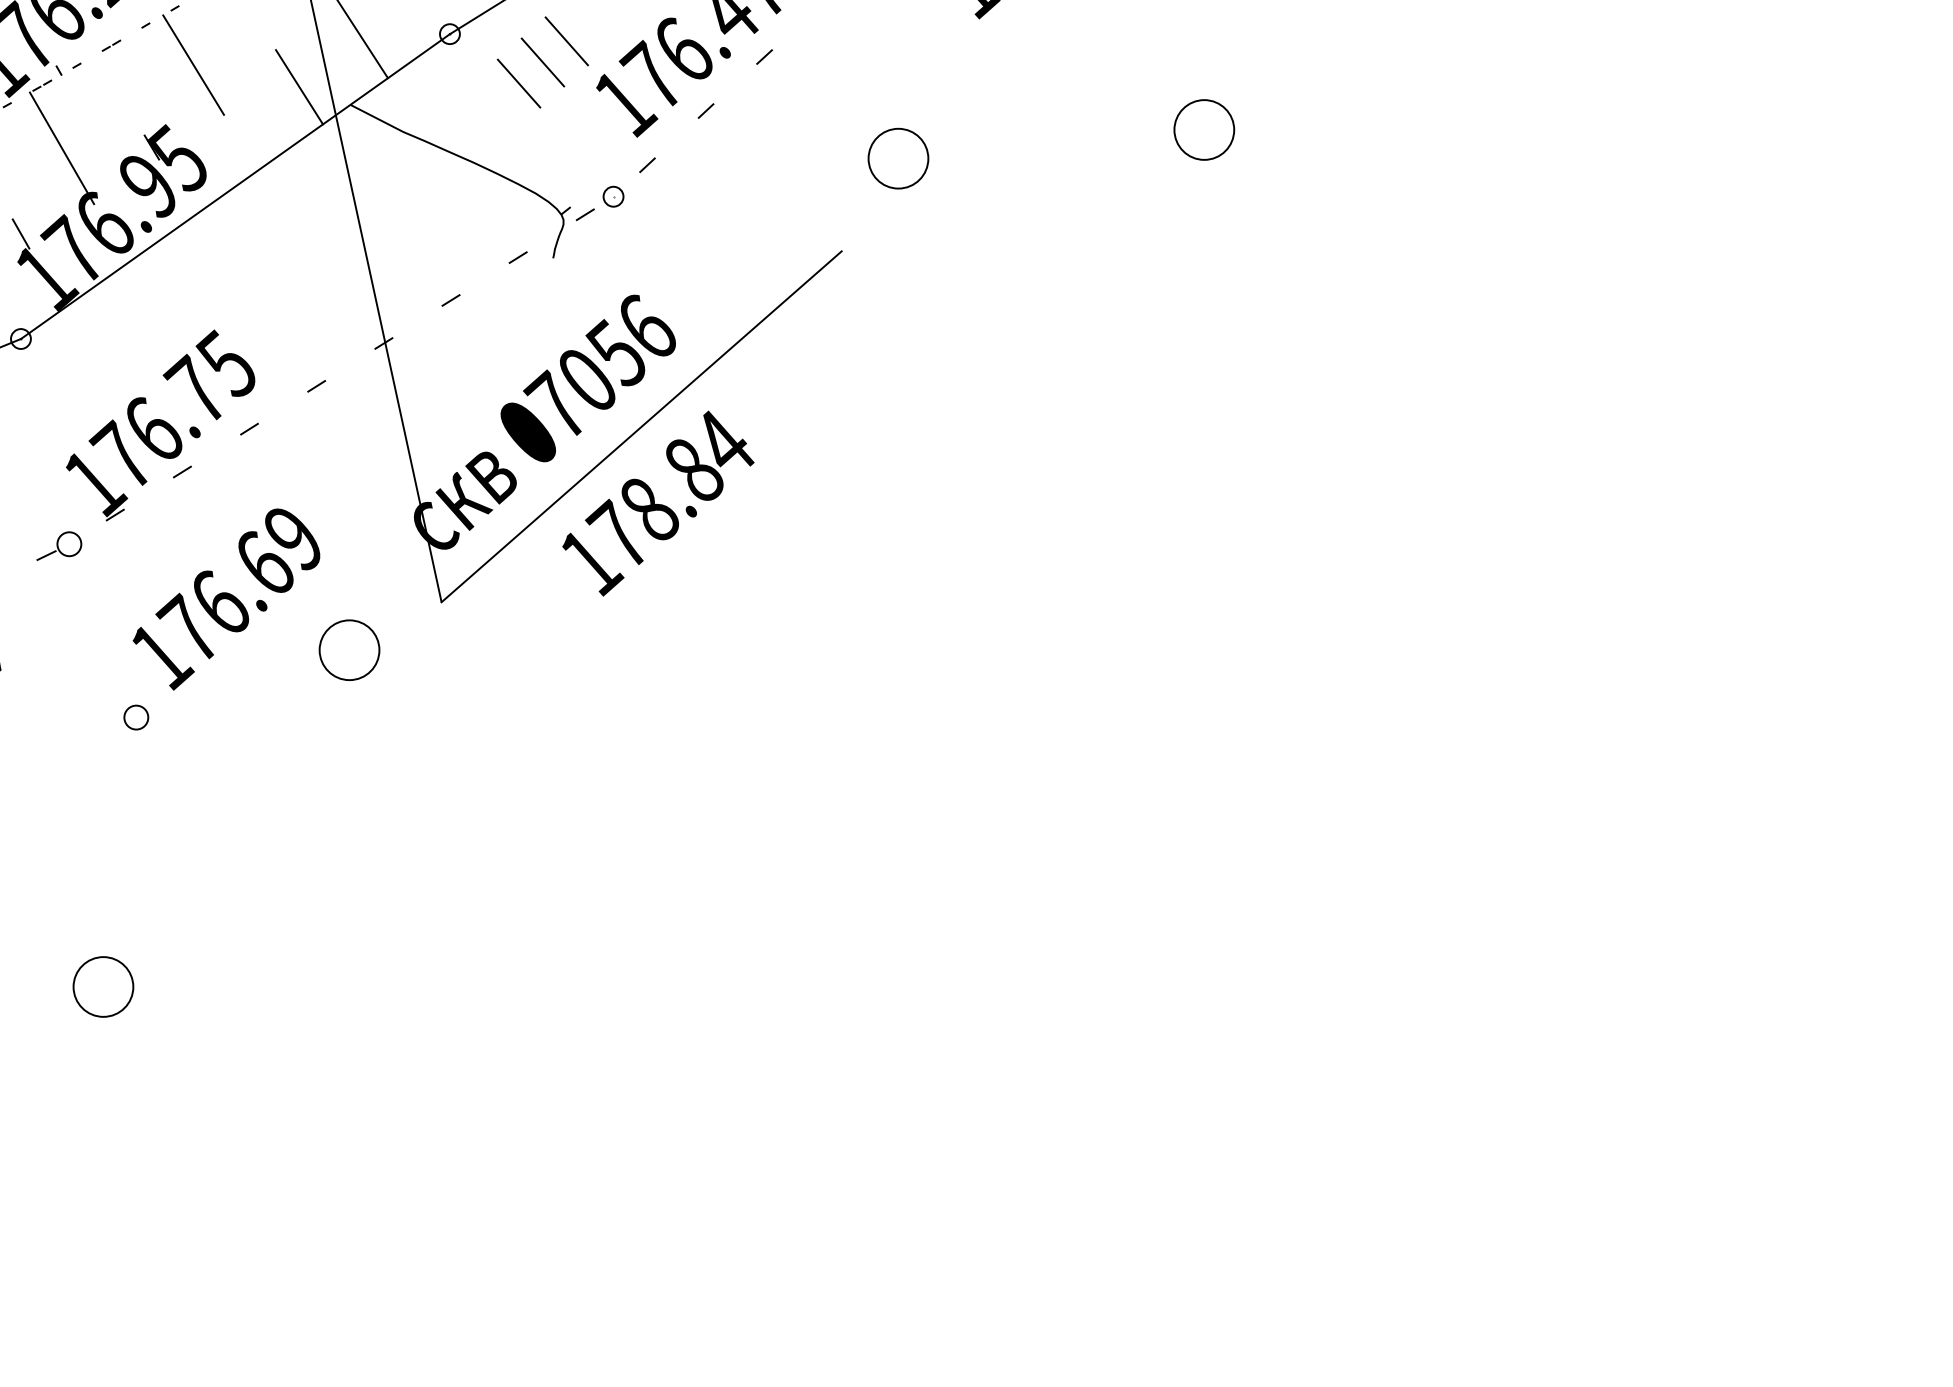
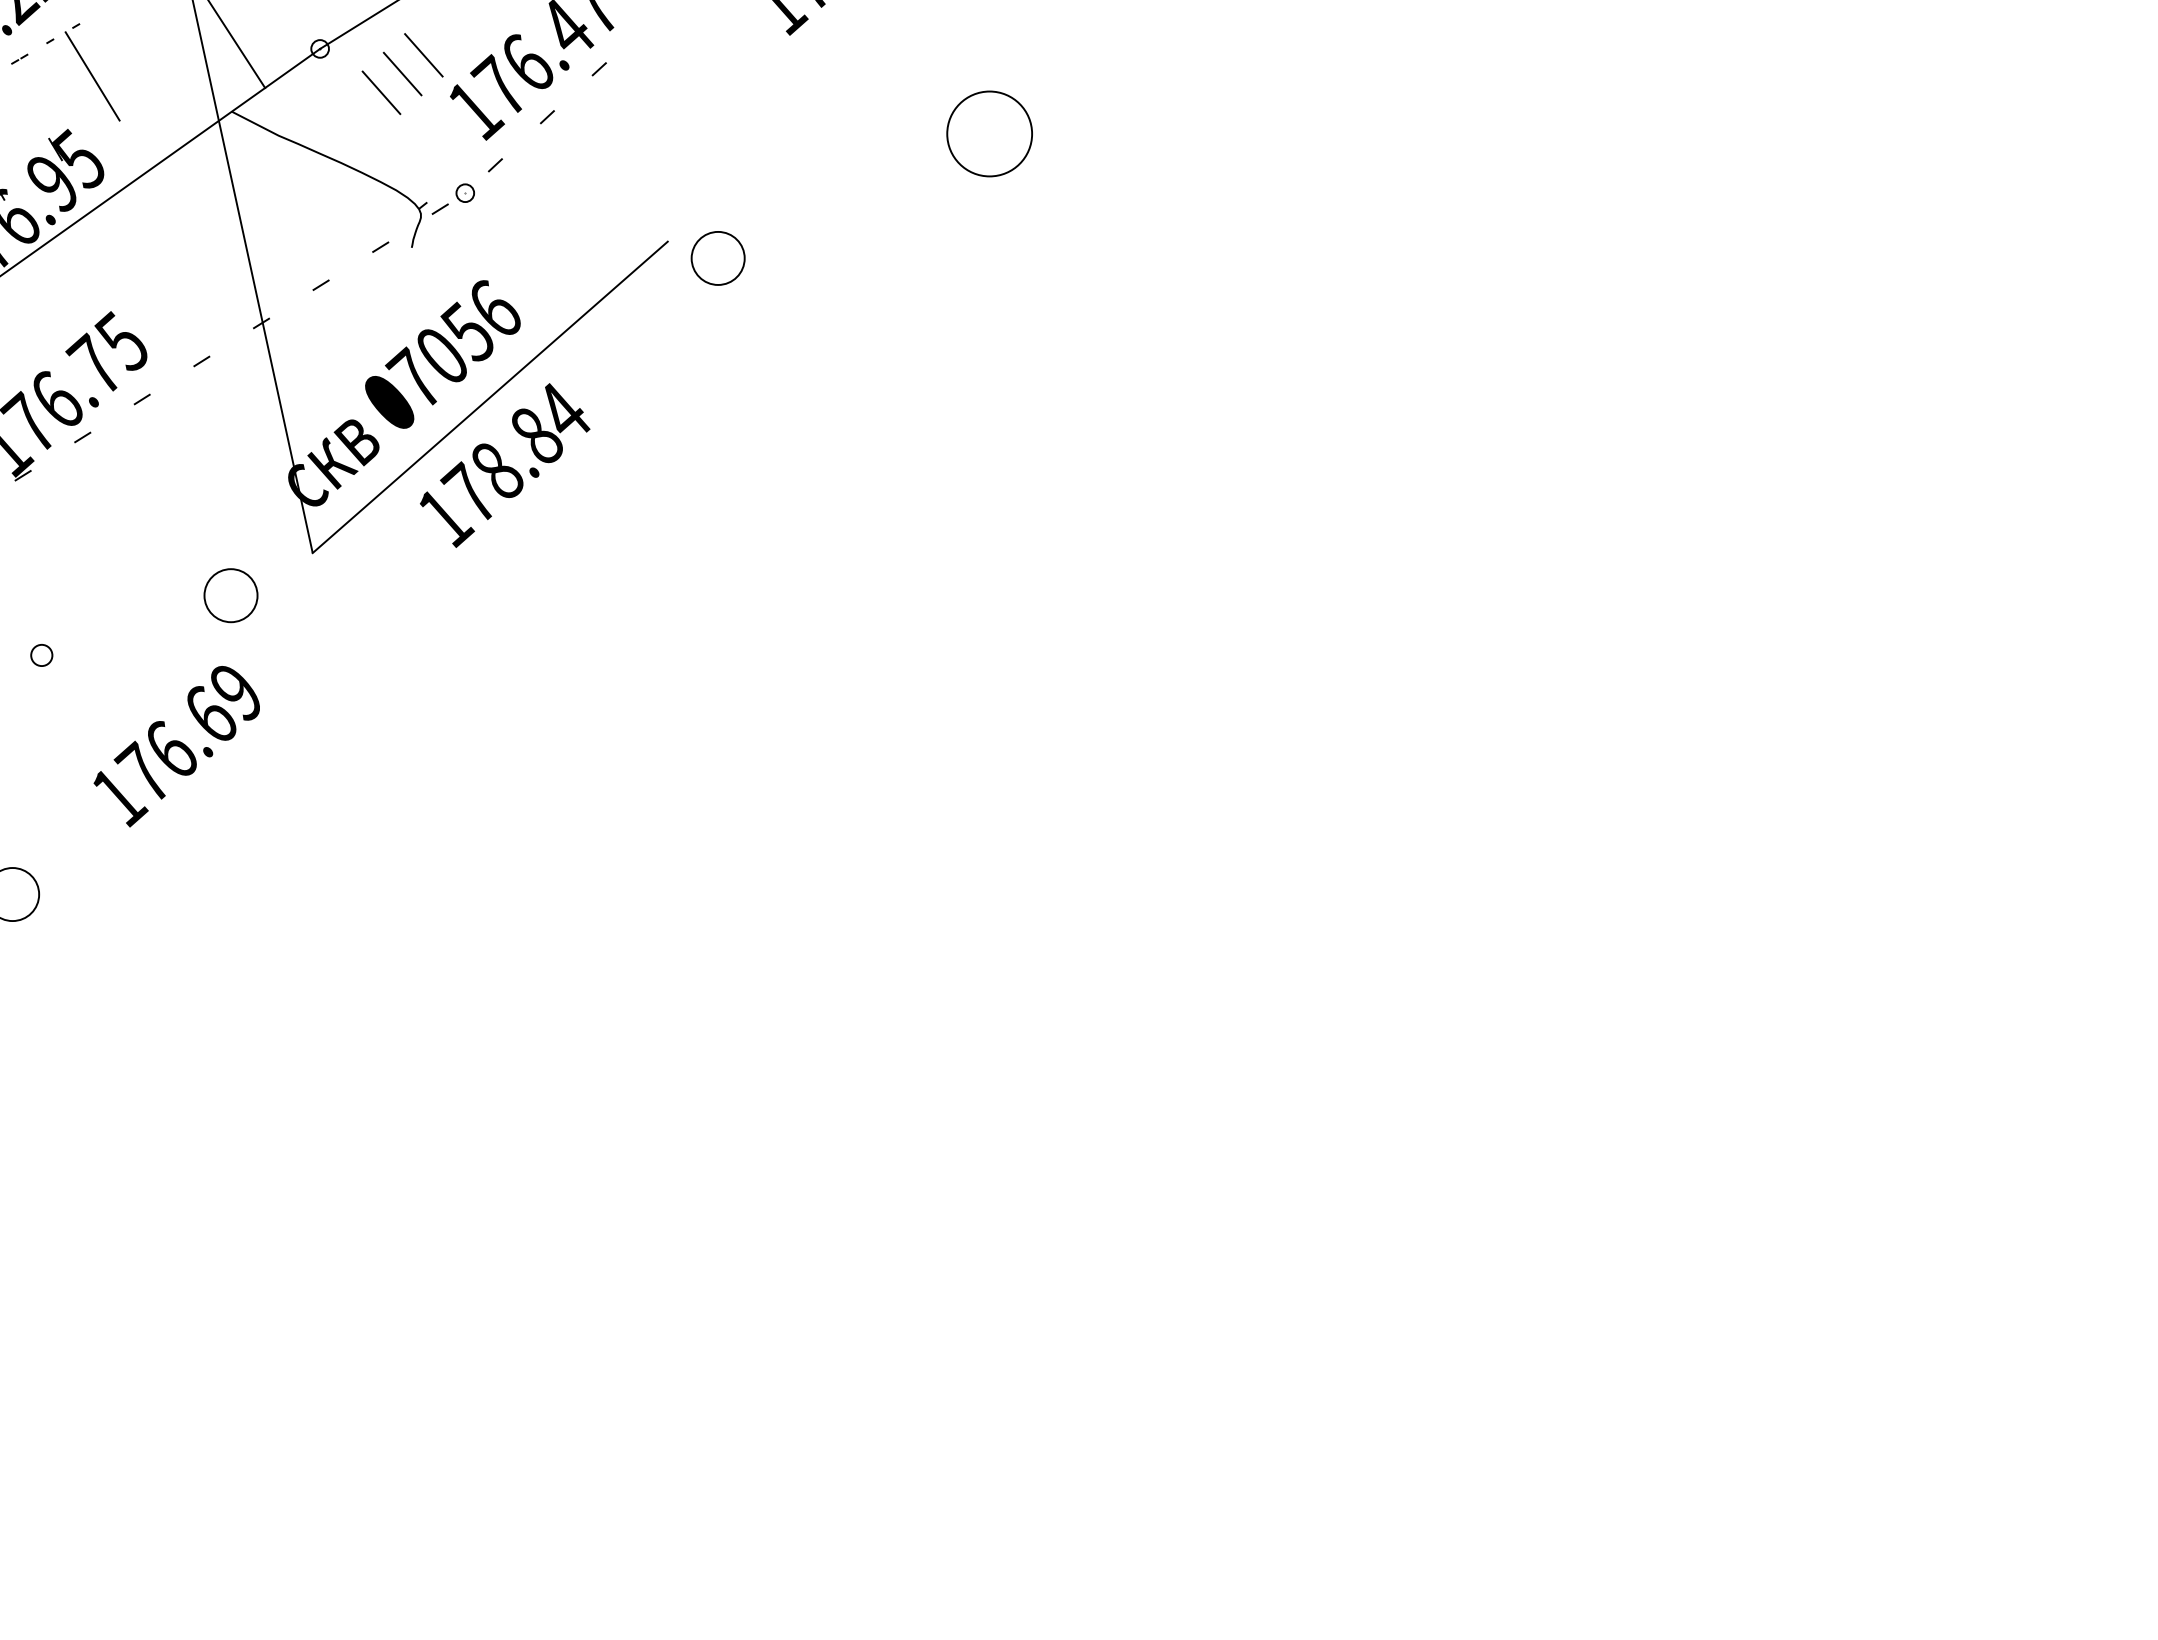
line: (299, 87) -> (186, 96), removed
part: (1204, 129) -> (989, 133), size x1.6
part: (897, 158) -> (717, 258), moved
text: (226, 599) -> (176, 746), moved

